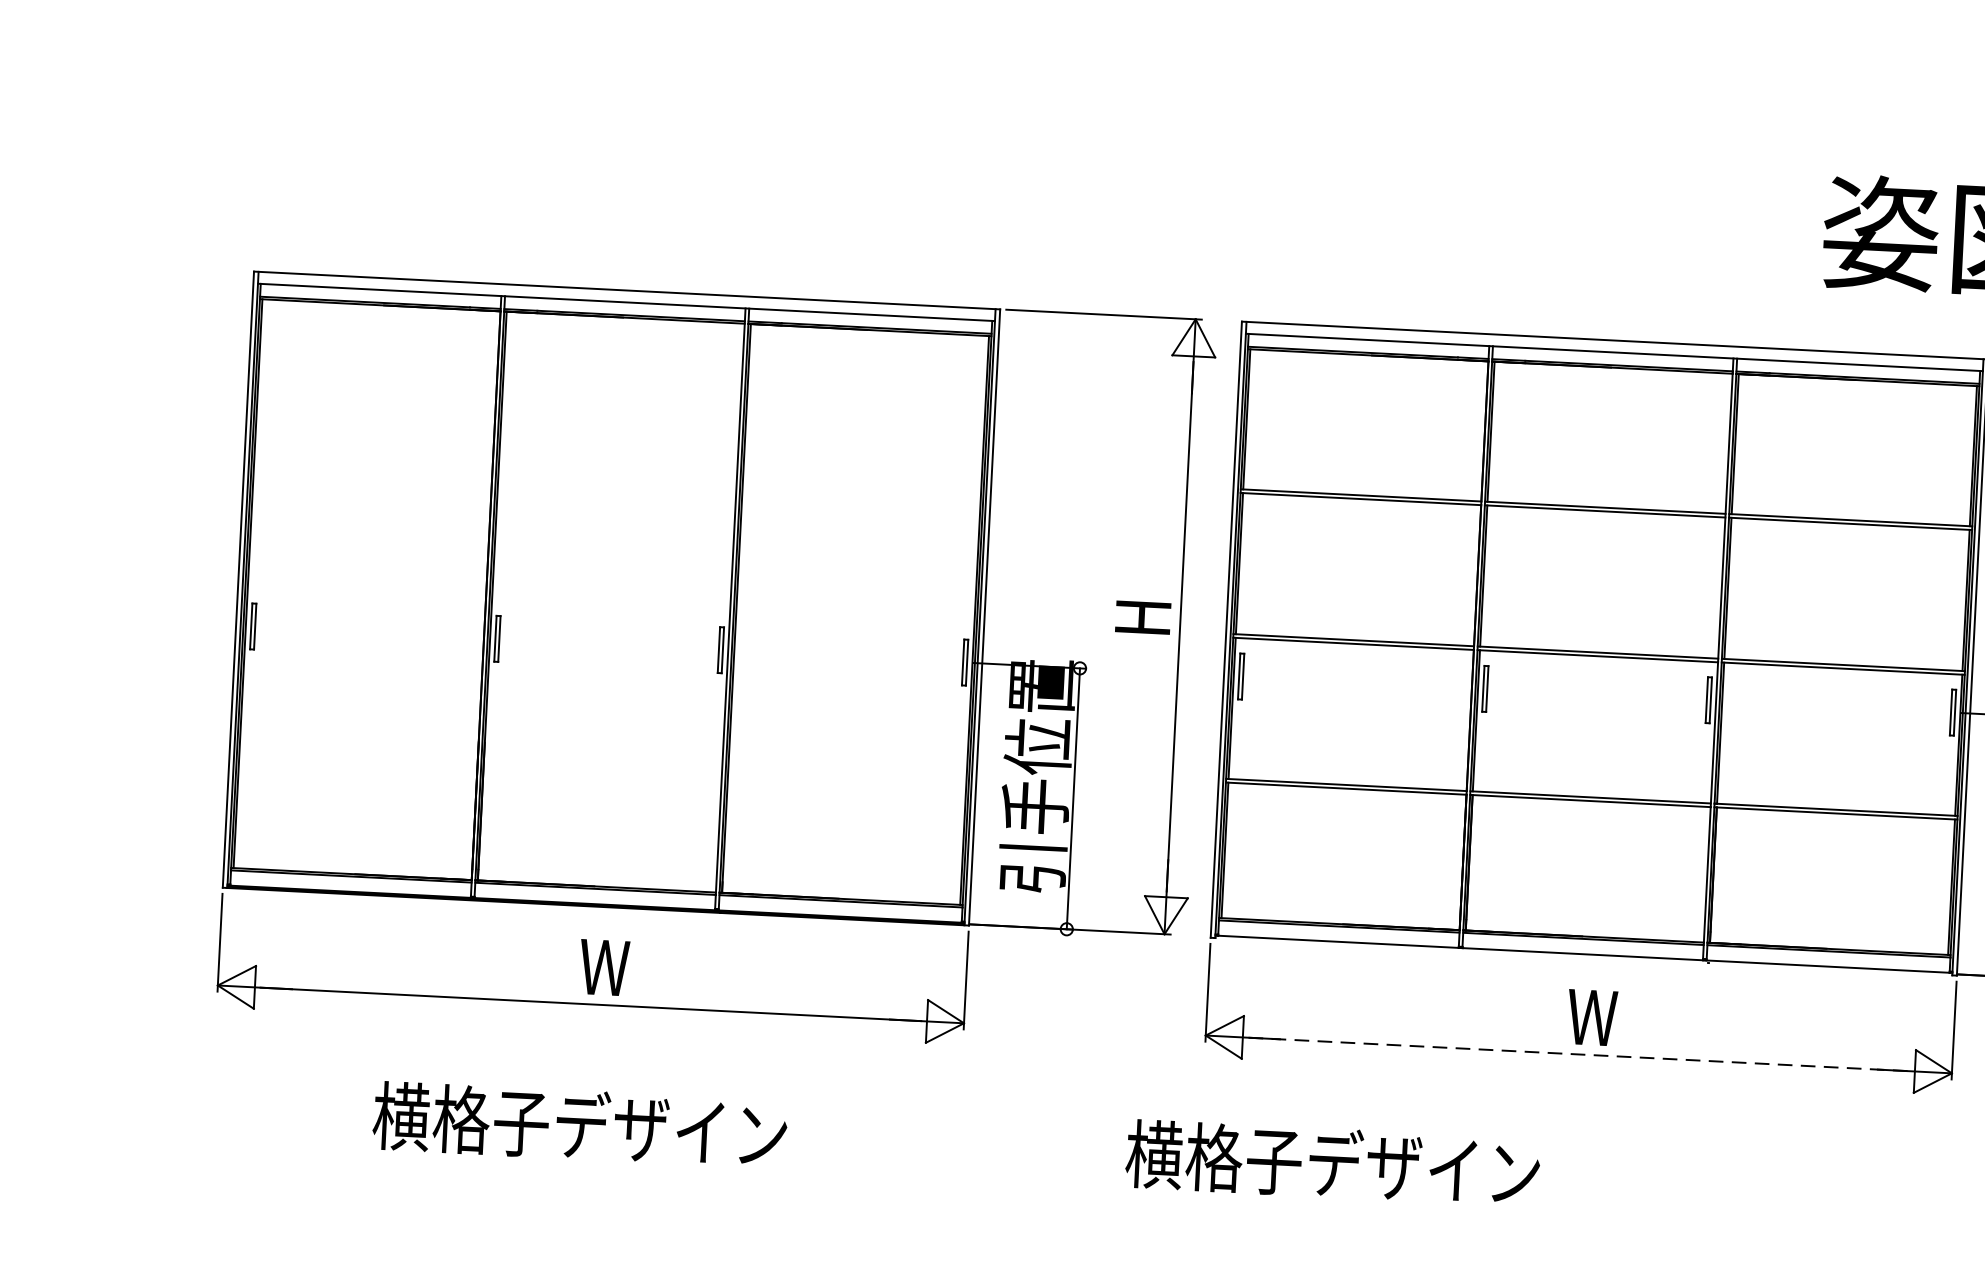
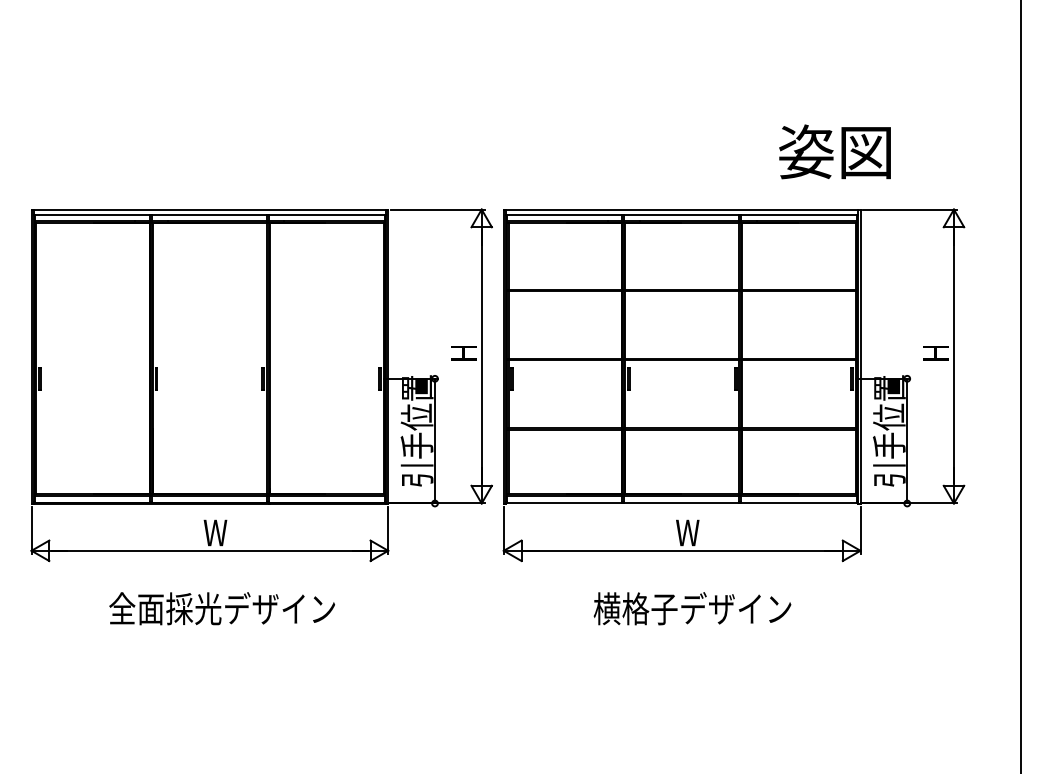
line: (1579, 1053) -> (682, 550), dashed -> solid
text: (609, 1126) -> (221, 608), 横格子デザイン -> 全面採光デザイン
text: (1332, 1162) -> (692, 608), moved

